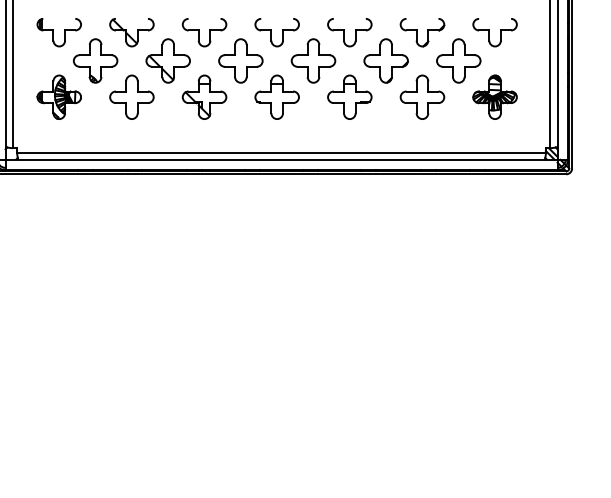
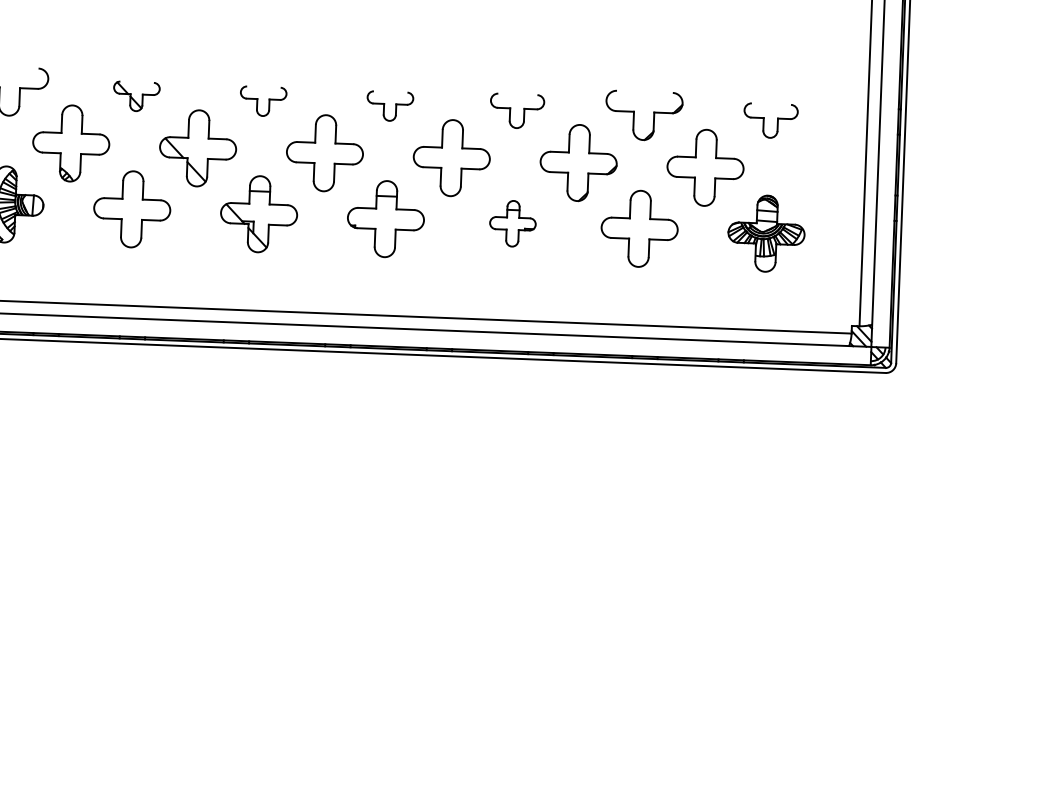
part: (131, 32) -> (135, 96), size x0.6
part: (204, 32) -> (263, 101), size x0.6
part: (276, 32) -> (389, 105), size x0.6
part: (349, 32) -> (516, 110), size x0.7
part: (494, 32) -> (769, 120), size x0.7
part: (349, 96) -> (512, 222), size x0.6

